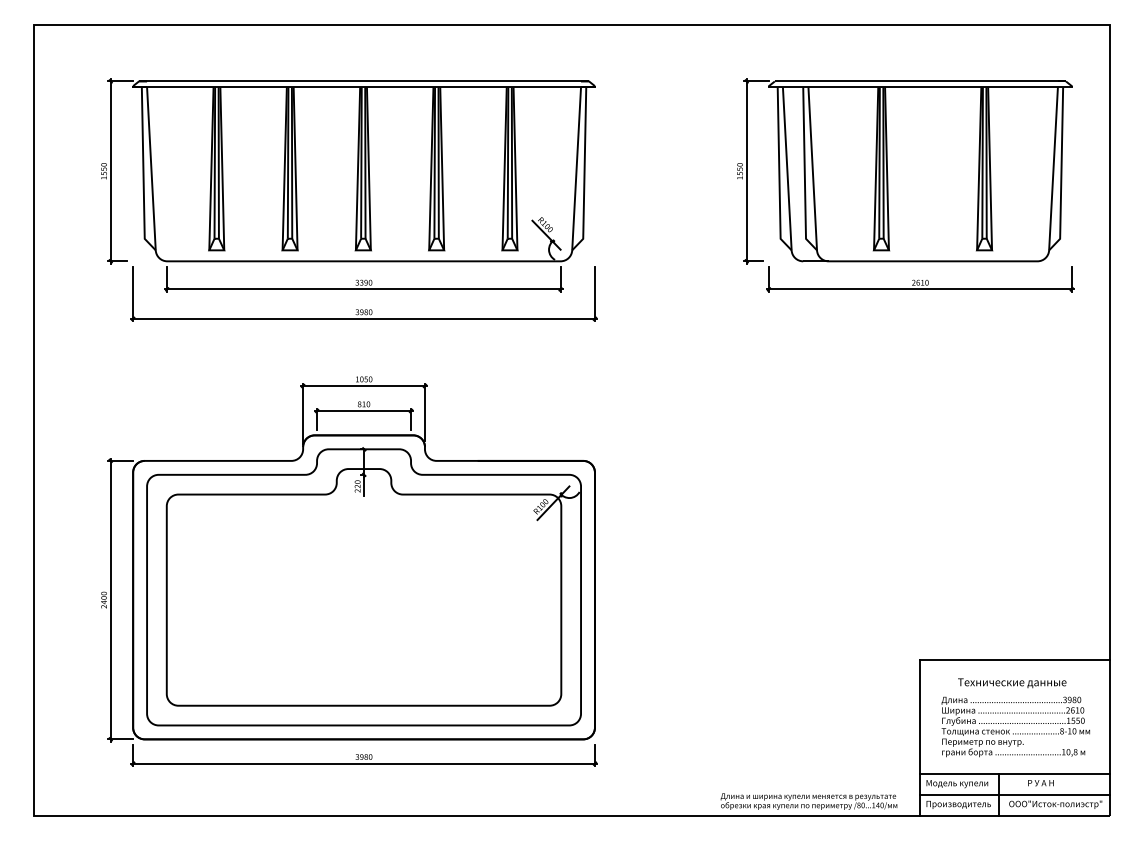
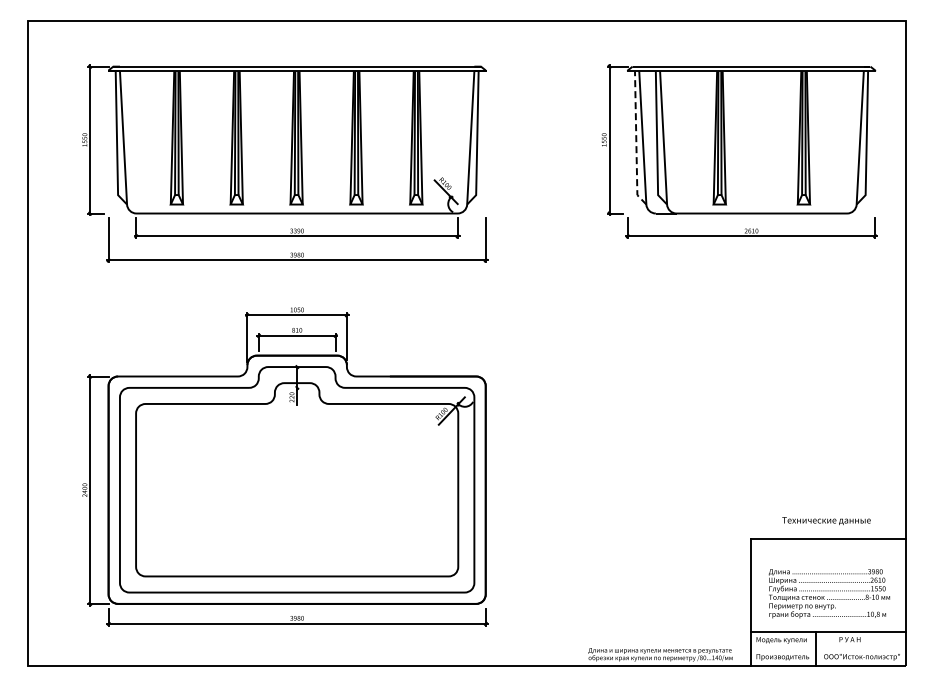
line: (779, 171) -> (636, 140), solid -> dashed
text: (1012, 683) -> (826, 521), moved
line: (1014, 795) -> (828, 649), removed

